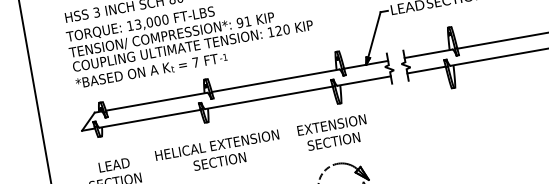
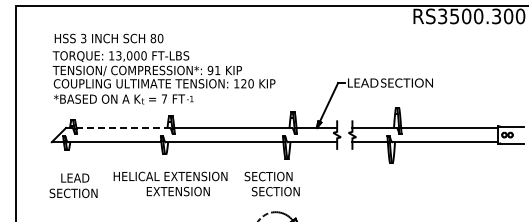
line: (156, 101) -> (123, 127), solid -> dashed
text: (330, 125) -> (275, 176), EXTENSION -> SECTION
text: (227, 160) -> (177, 191), SECTION -> EXTENSION

